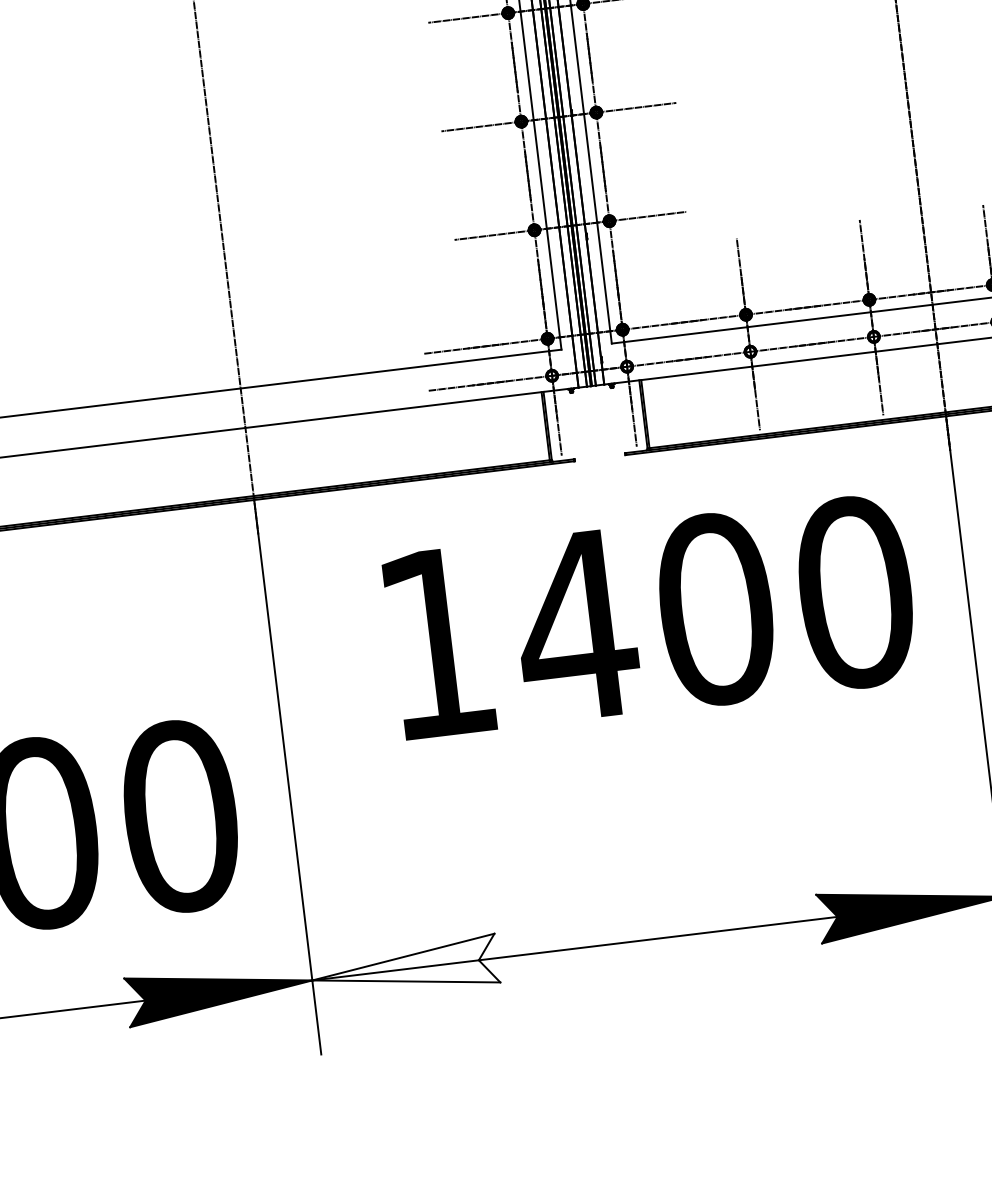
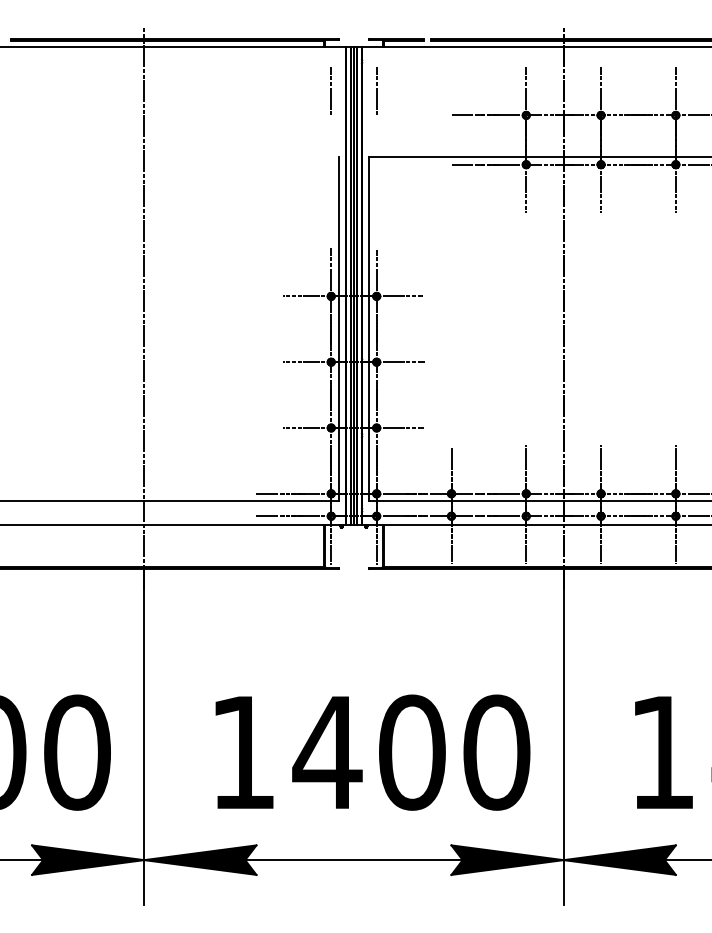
text: (650, 617) -> (372, 752), moved
fill: (404, 968) -> (200, 859), added

